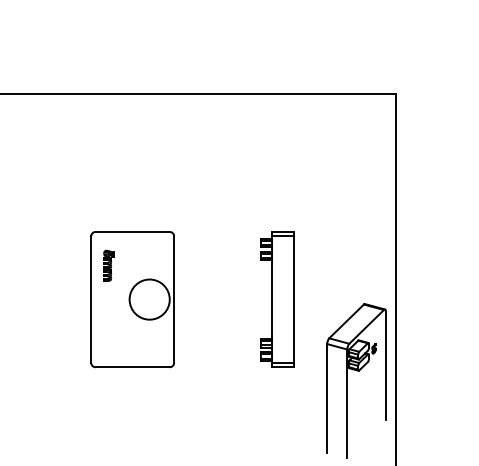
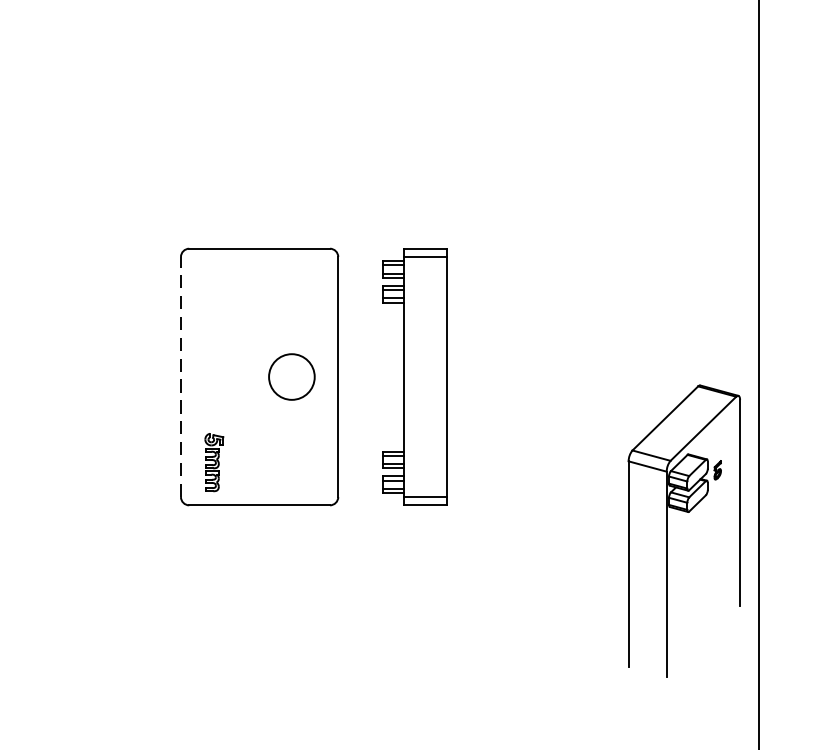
part: (108, 265) -> (213, 462), moved
line: (91, 299) -> (181, 376), solid -> dashed
circle: (149, 299) -> (291, 376), size x0.6
part: (277, 299) -> (414, 376), moved

